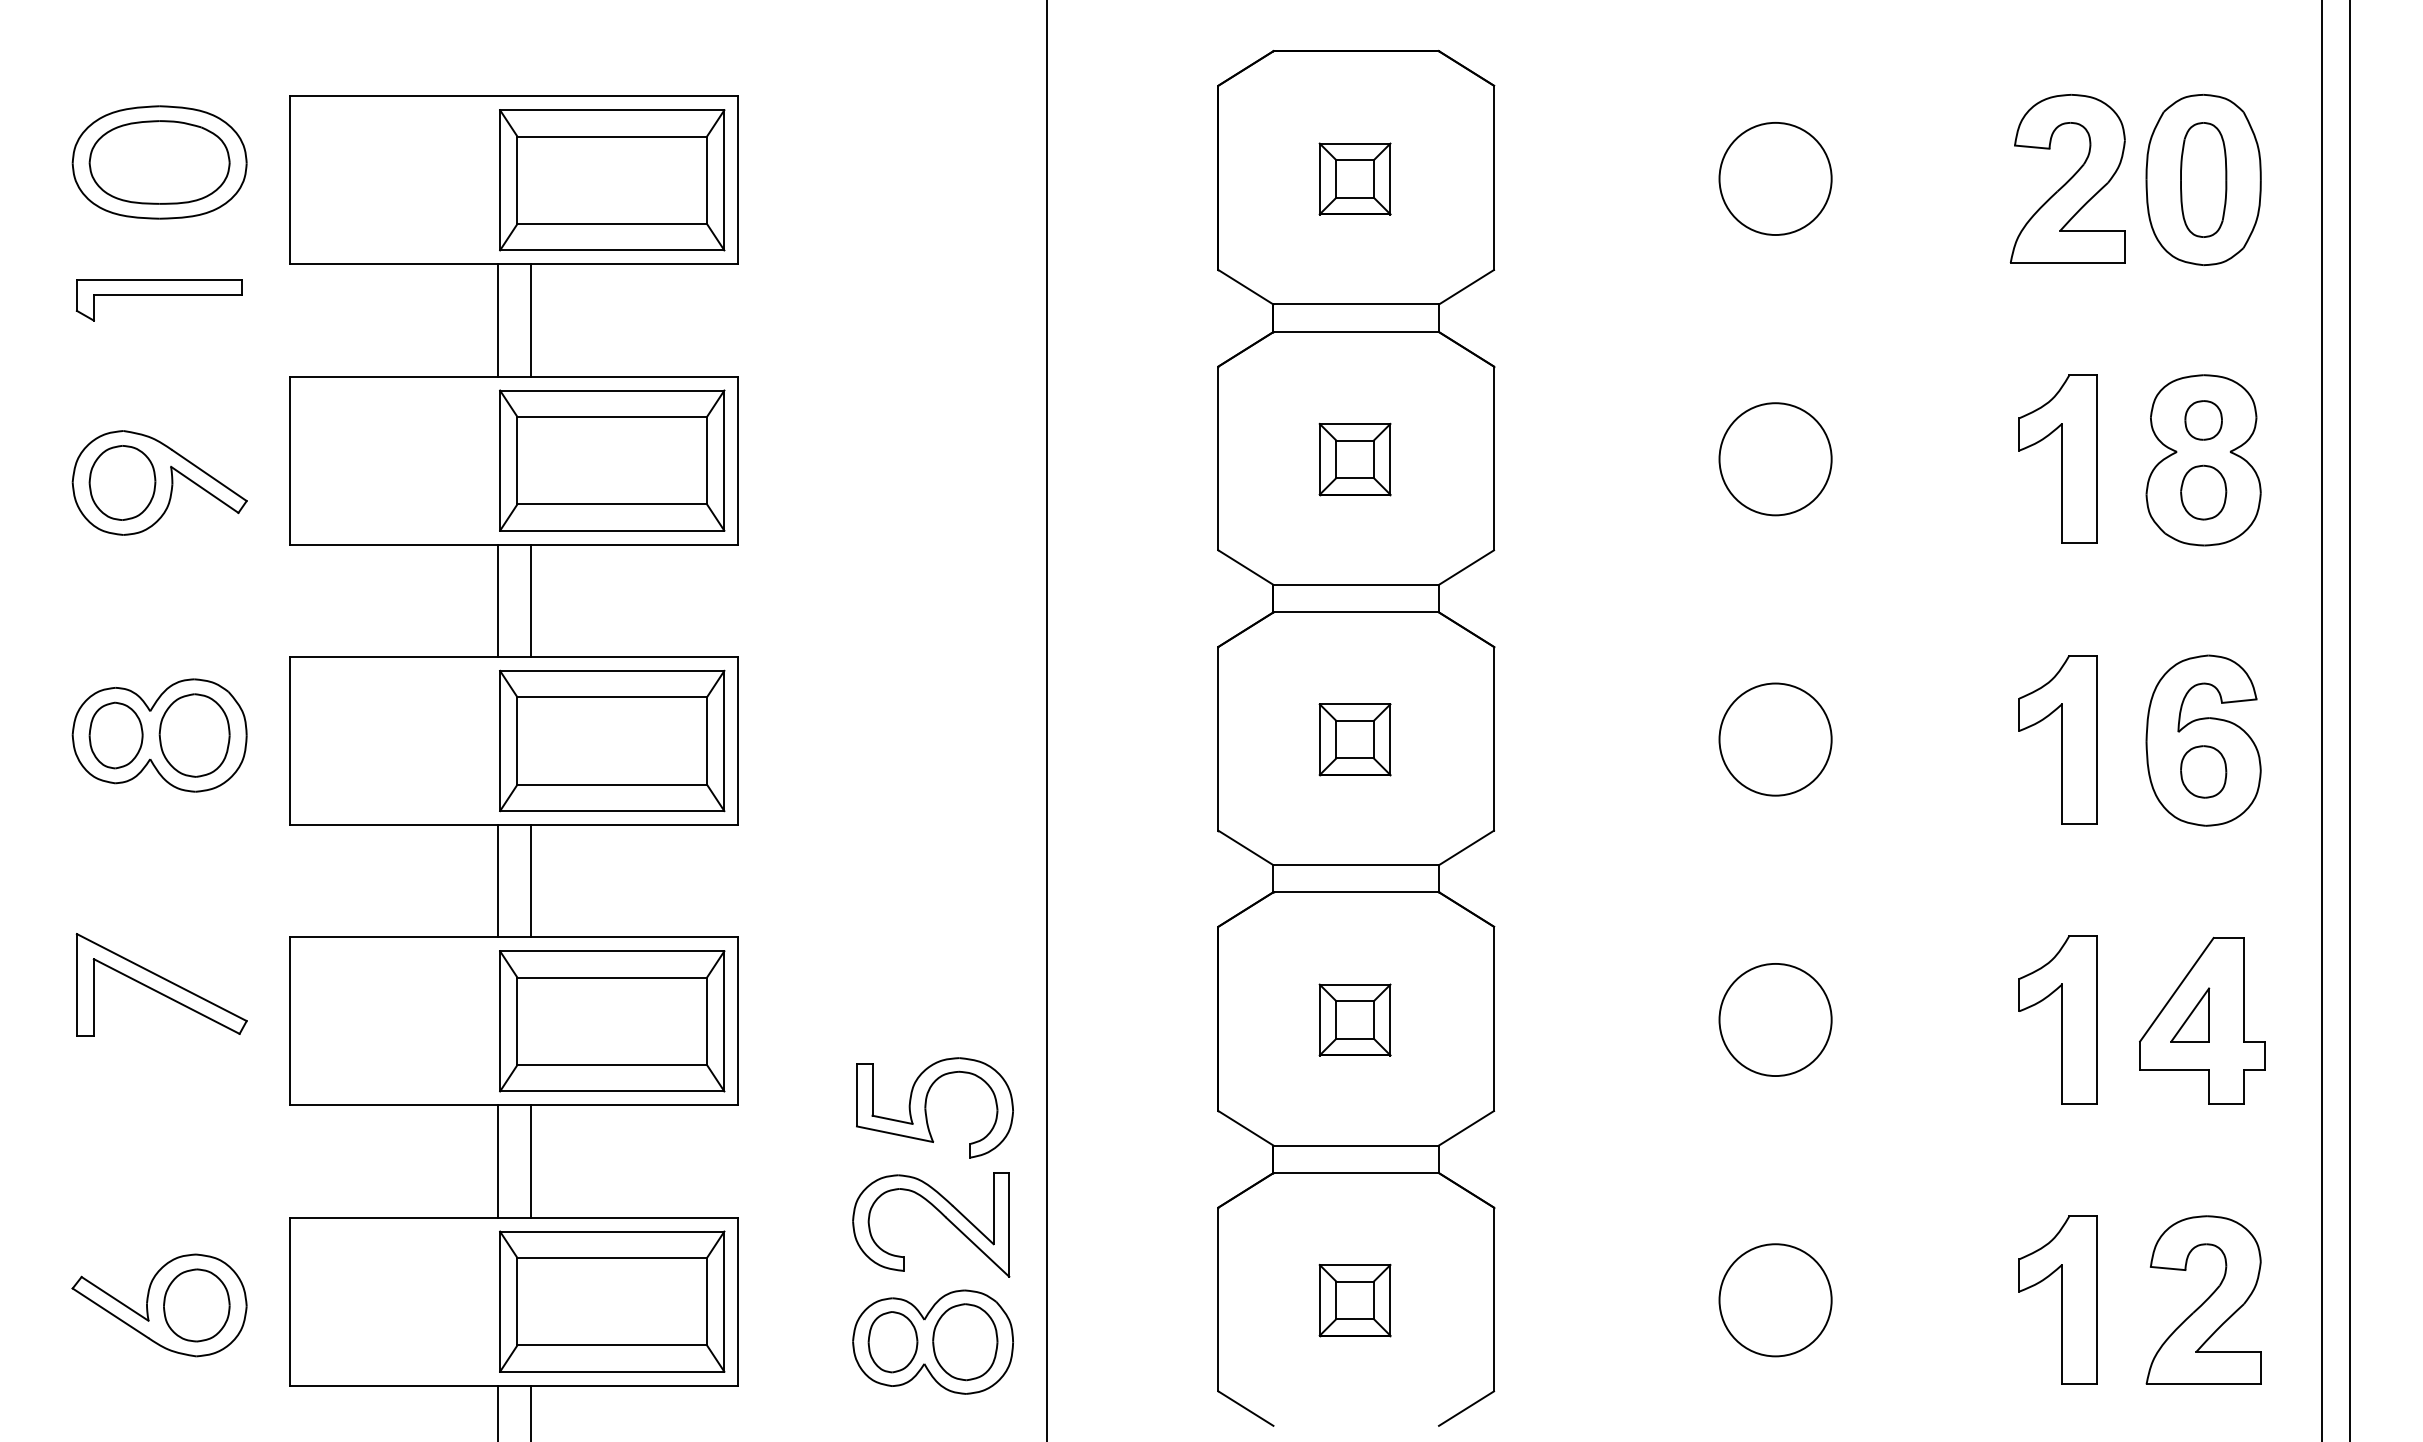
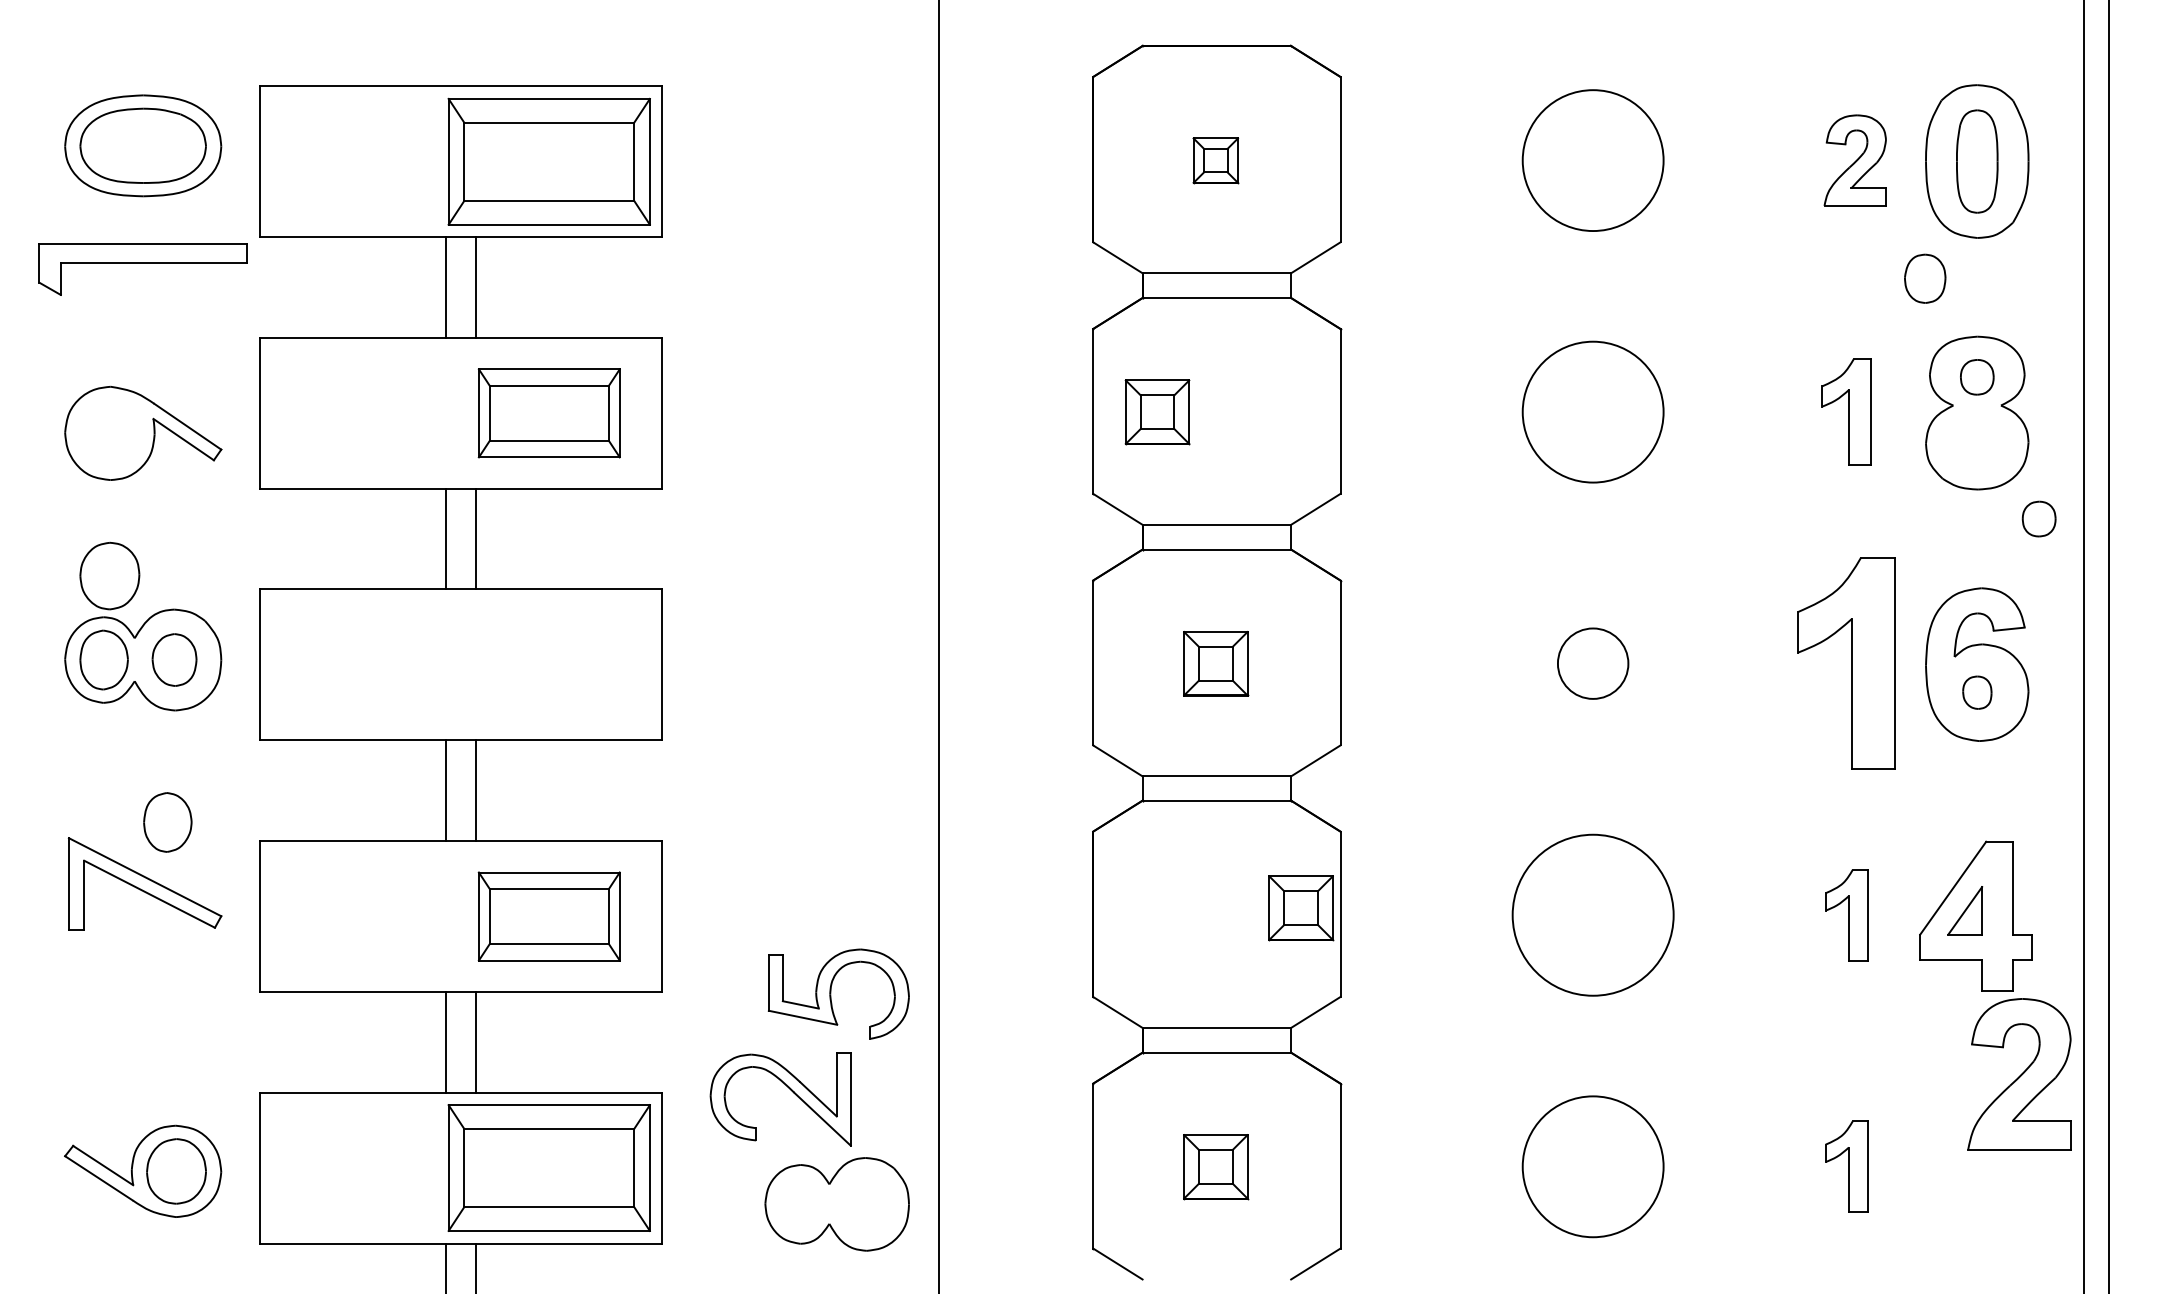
part: (1354, 178) -> (1215, 160), size x0.7
circle: (1775, 178) -> (1593, 160), size x1.4
part: (2067, 178) -> (1855, 160), size x0.6
part: (158, 300) -> (142, 269), size x1.4
part: (2057, 458) -> (1846, 411), size x0.7
part: (1354, 459) -> (1156, 412), moved
circle: (1775, 459) -> (1593, 412), size x1.4
part: (612, 460) -> (549, 413), size x0.7
part: (122, 482) -> (109, 575), moved
part: (2203, 492) -> (1925, 278), moved
part: (2272, 578) -> (2039, 519), added
part: (194, 735) -> (174, 660), size x0.7
circle: (1775, 739) -> (1593, 663), size x0.7
part: (2057, 739) -> (1846, 663), size x1.4
part: (612, 740) -> (549, 664), removed
part: (2203, 771) -> (1977, 692), size x0.7
part: (186, 916) -> (167, 822), added
part: (1354, 1019) -> (1300, 907), moved
circle: (1775, 1019) -> (1593, 914), size x1.6
part: (2057, 1019) -> (1846, 914), size x0.6
part: (612, 1021) -> (549, 916), size x0.7
part: (941, 1214) -> (789, 1089), moved
part: (2057, 1299) -> (1846, 1166), size x0.6
part: (2203, 1299) -> (2019, 1073), moved
circle: (1775, 1300) -> (1593, 1166), size x1.4
part: (892, 1342) -> (800, 1204), removed
part: (965, 1342) -> (866, 1204), removed

